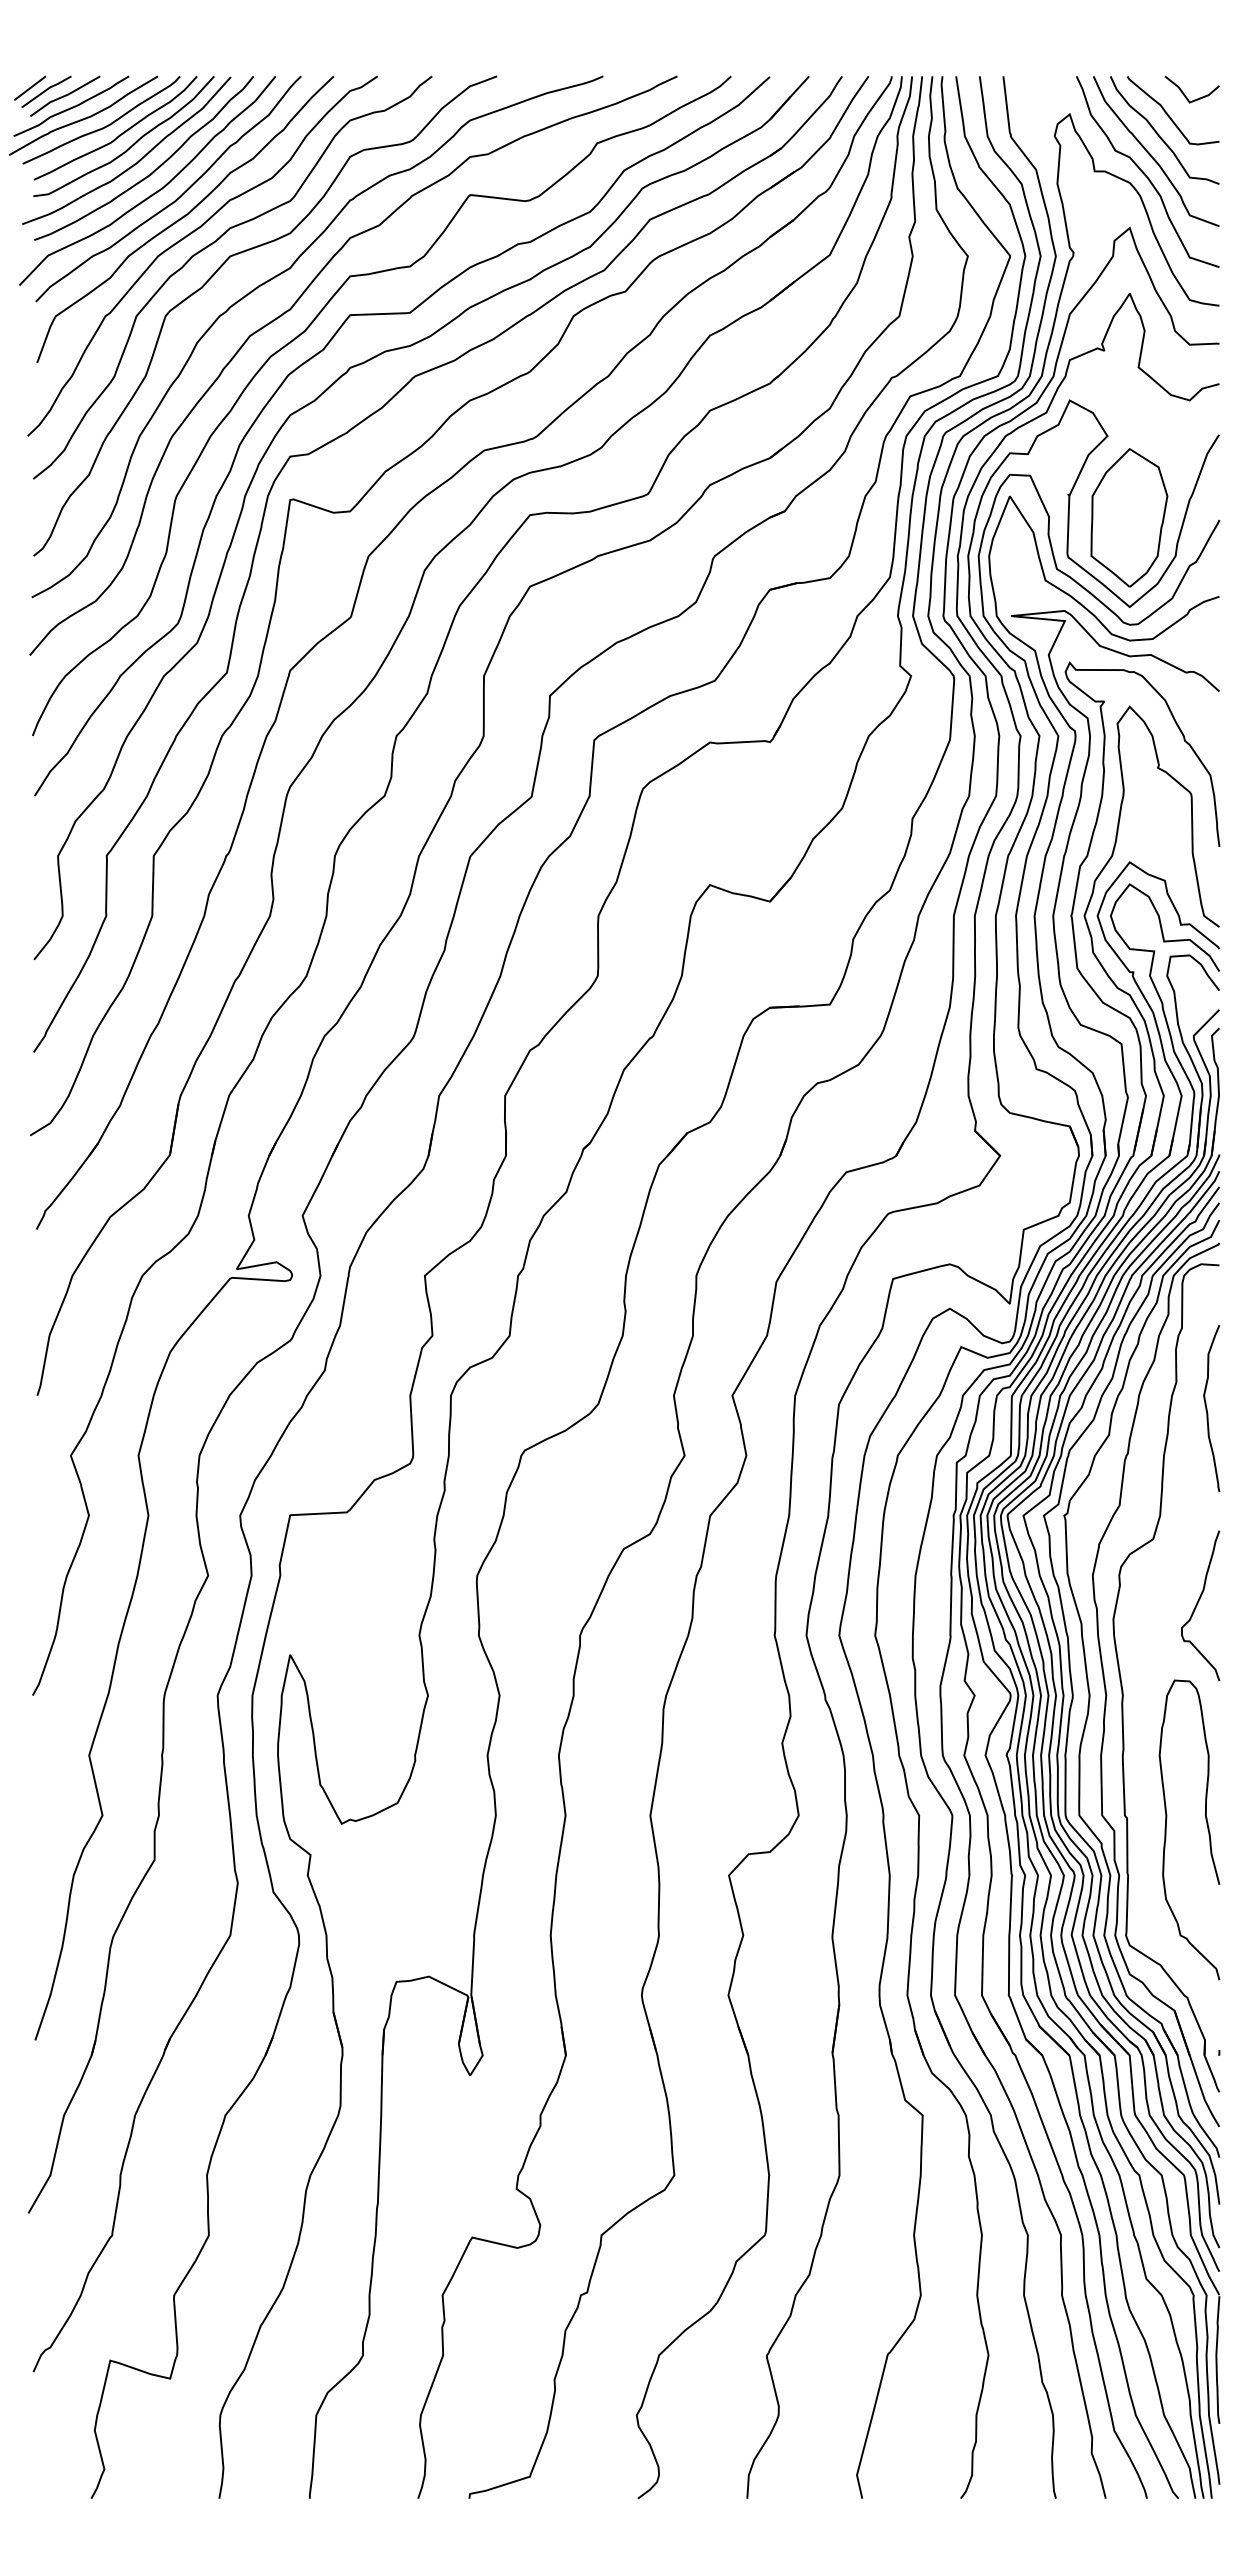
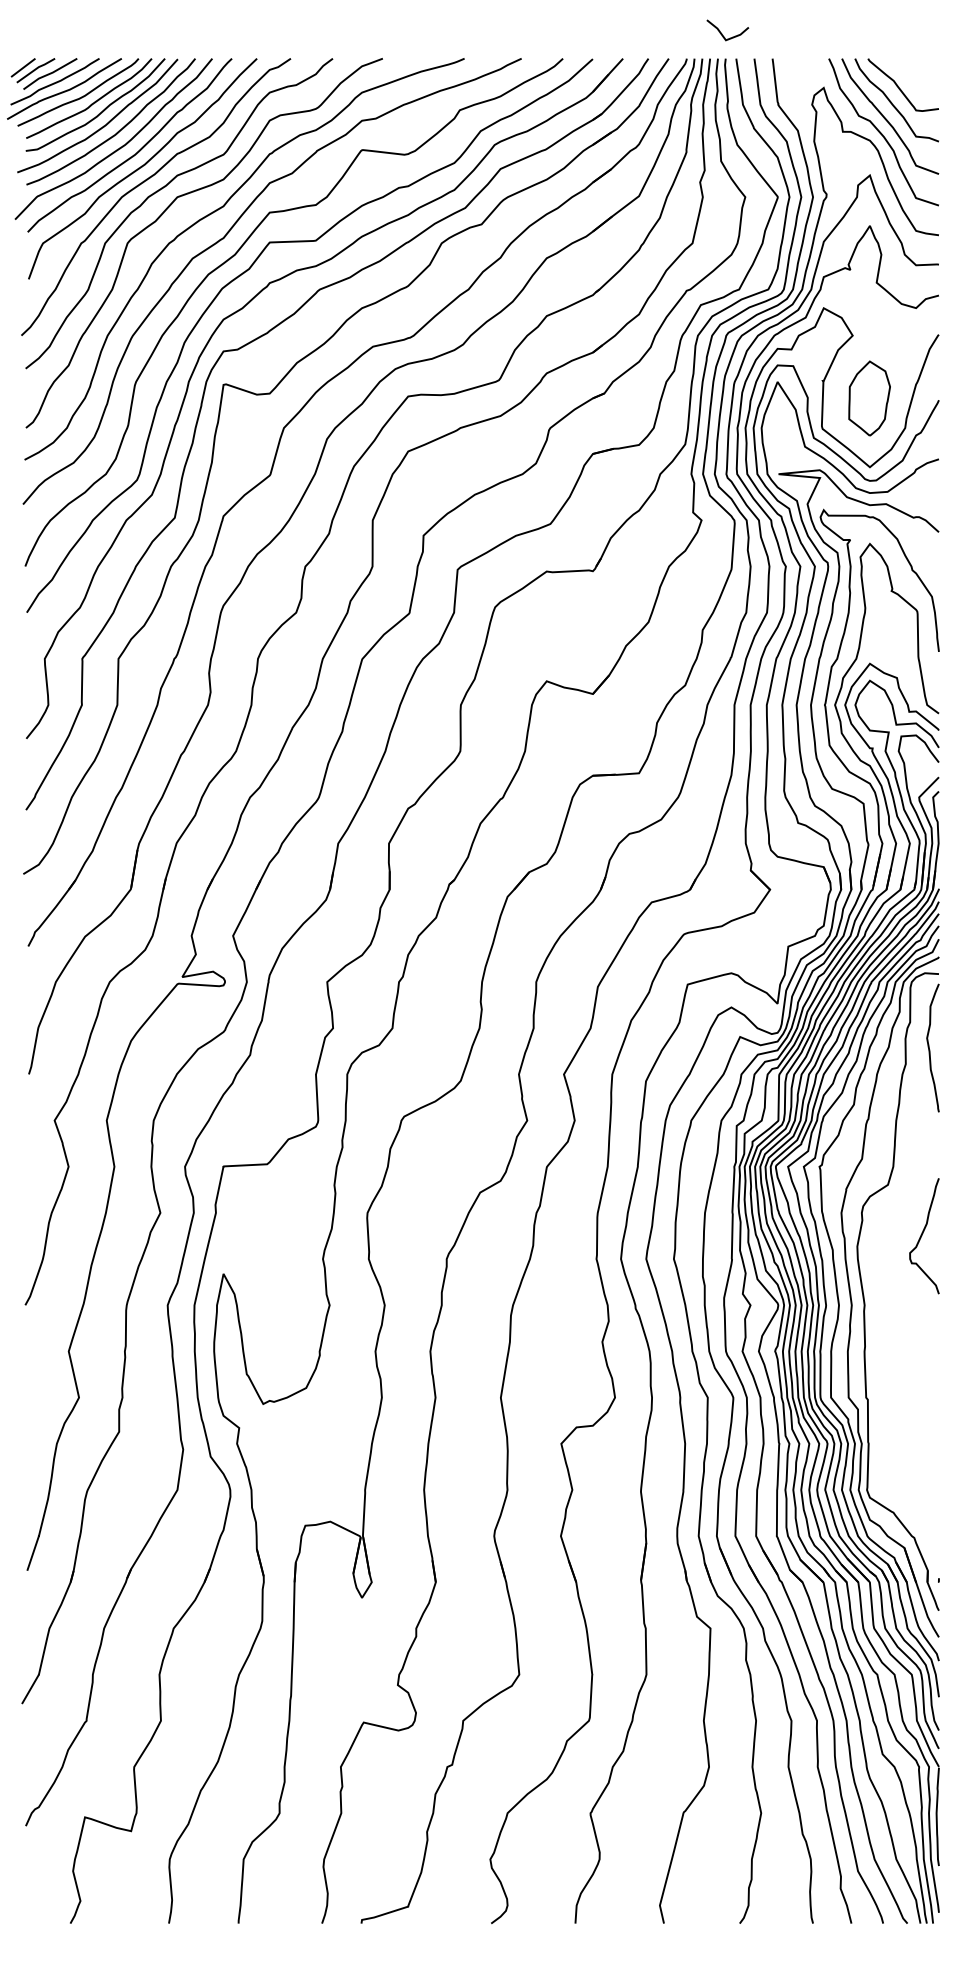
line: (1185, 94) -> (722, 34), moved
part: (1129, 517) -> (869, 398), size x0.7
curve: (1207, 1408) -> (929, 1048), moved
curve: (1206, 1825) -> (929, 1405), removed

